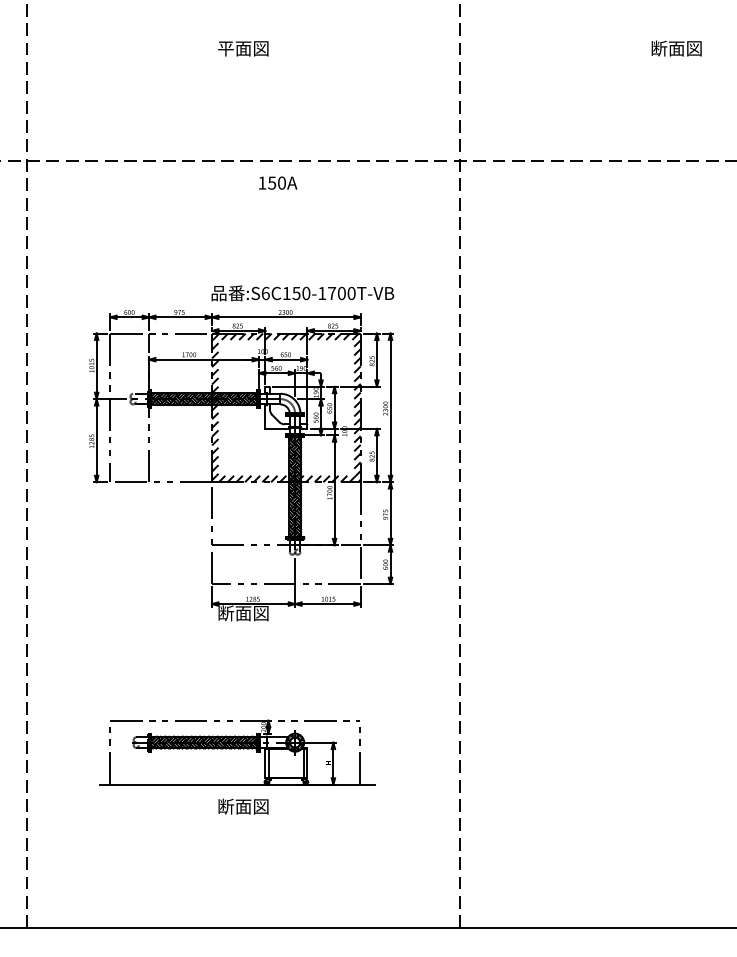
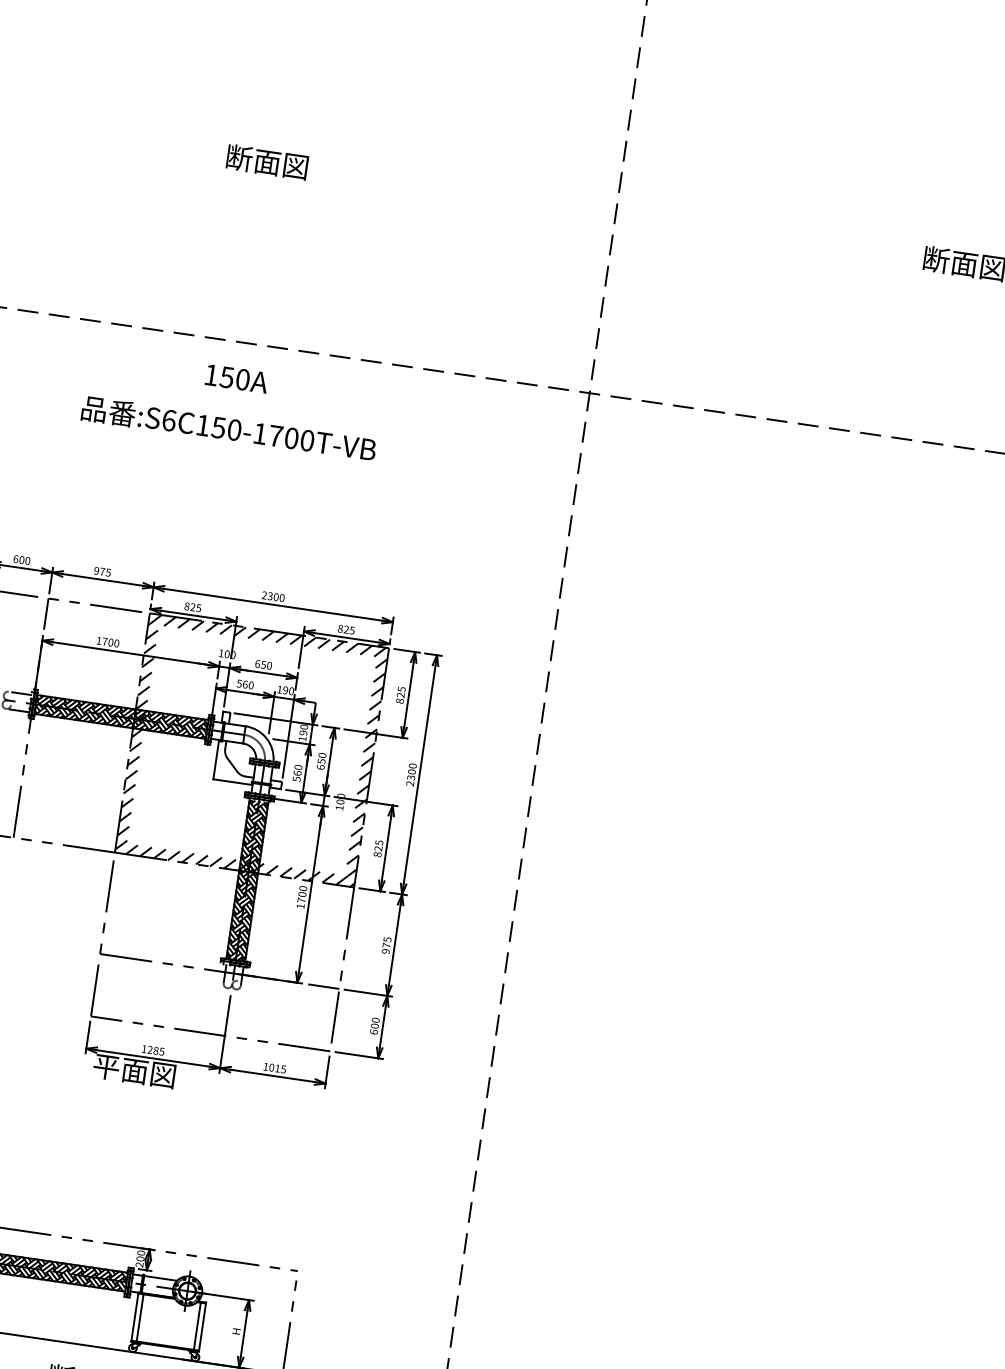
text: (226, 48) -> (240, 158), 平面図 -> 断面図
text: (278, 182) -> (237, 377), moved
text: (302, 293) -> (228, 429), moved
text: (226, 613) -> (107, 1067), 断面図 -> 平面図

